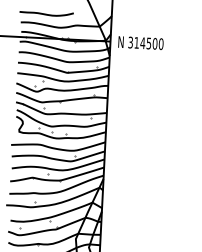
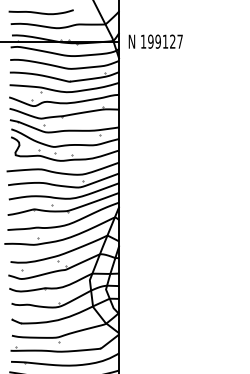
text: (145, 43) -> (161, 41), 314500 -> 199127

